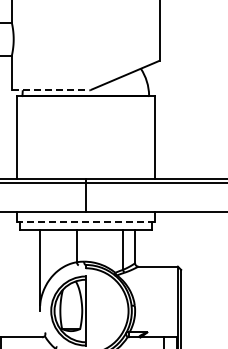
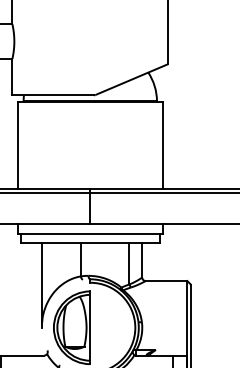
line: (50, 90) -> (53, 95), dashed -> solid
line: (85, 222) -> (89, 234), dashed -> solid

